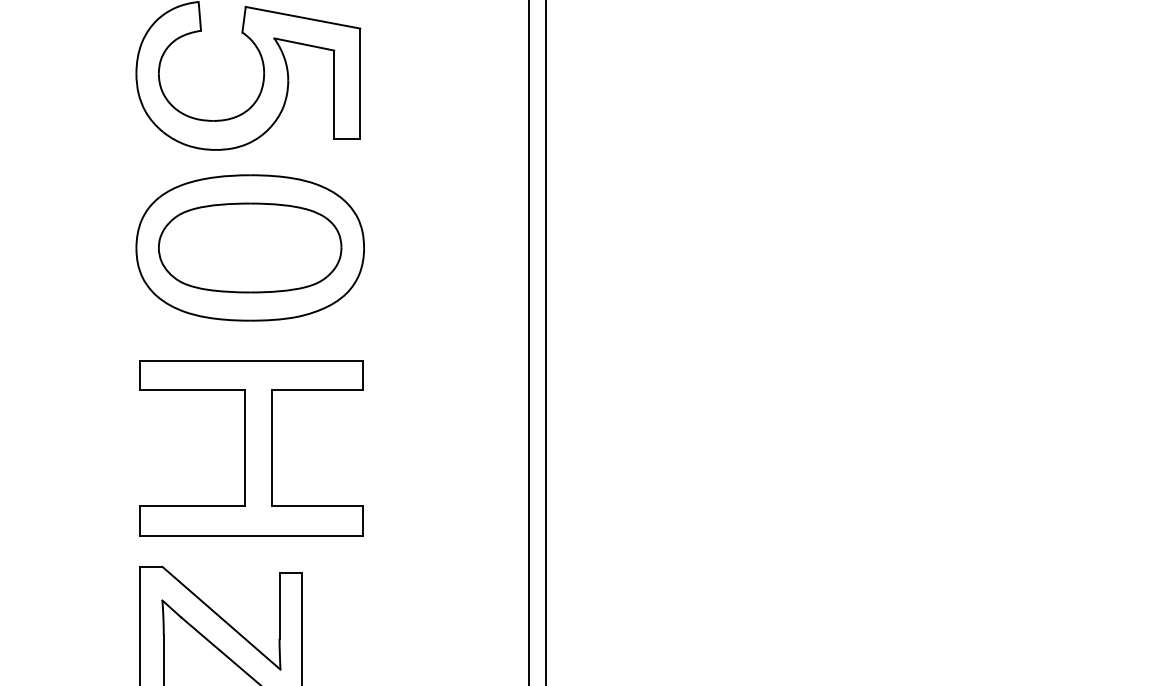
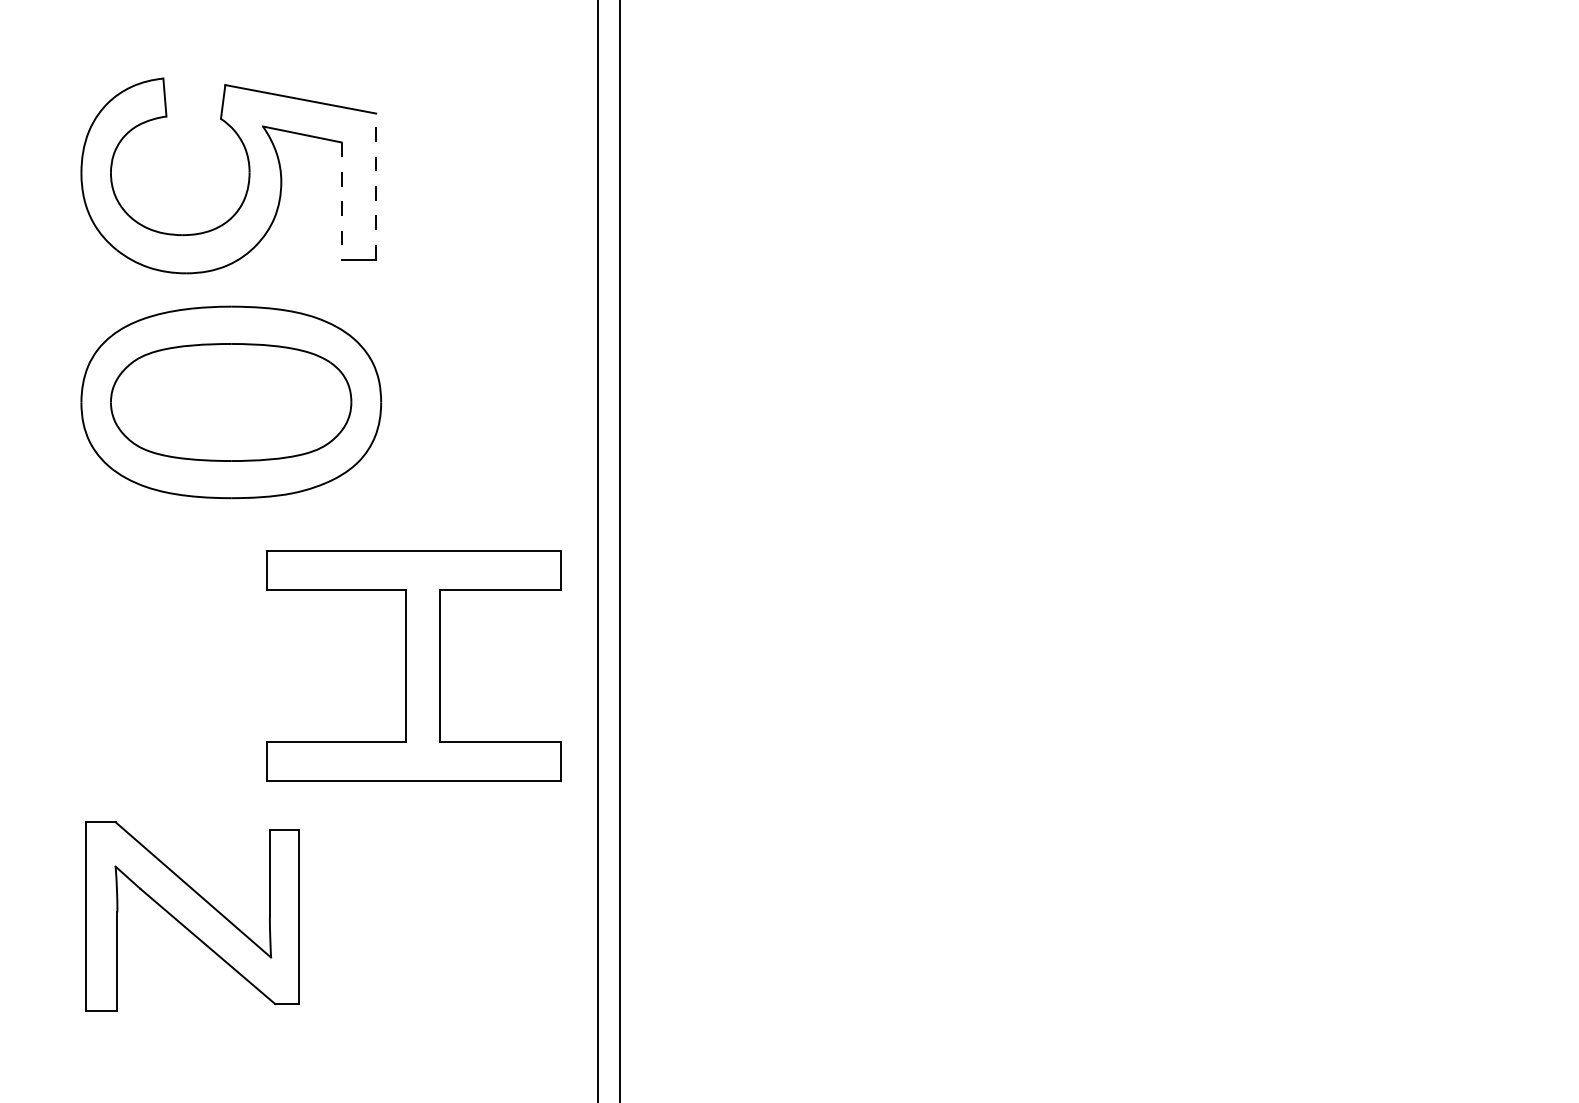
line: (360, 83) -> (376, 186), solid -> dashed
line: (333, 95) -> (341, 201), solid -> dashed
part: (251, 447) -> (413, 665), moved

